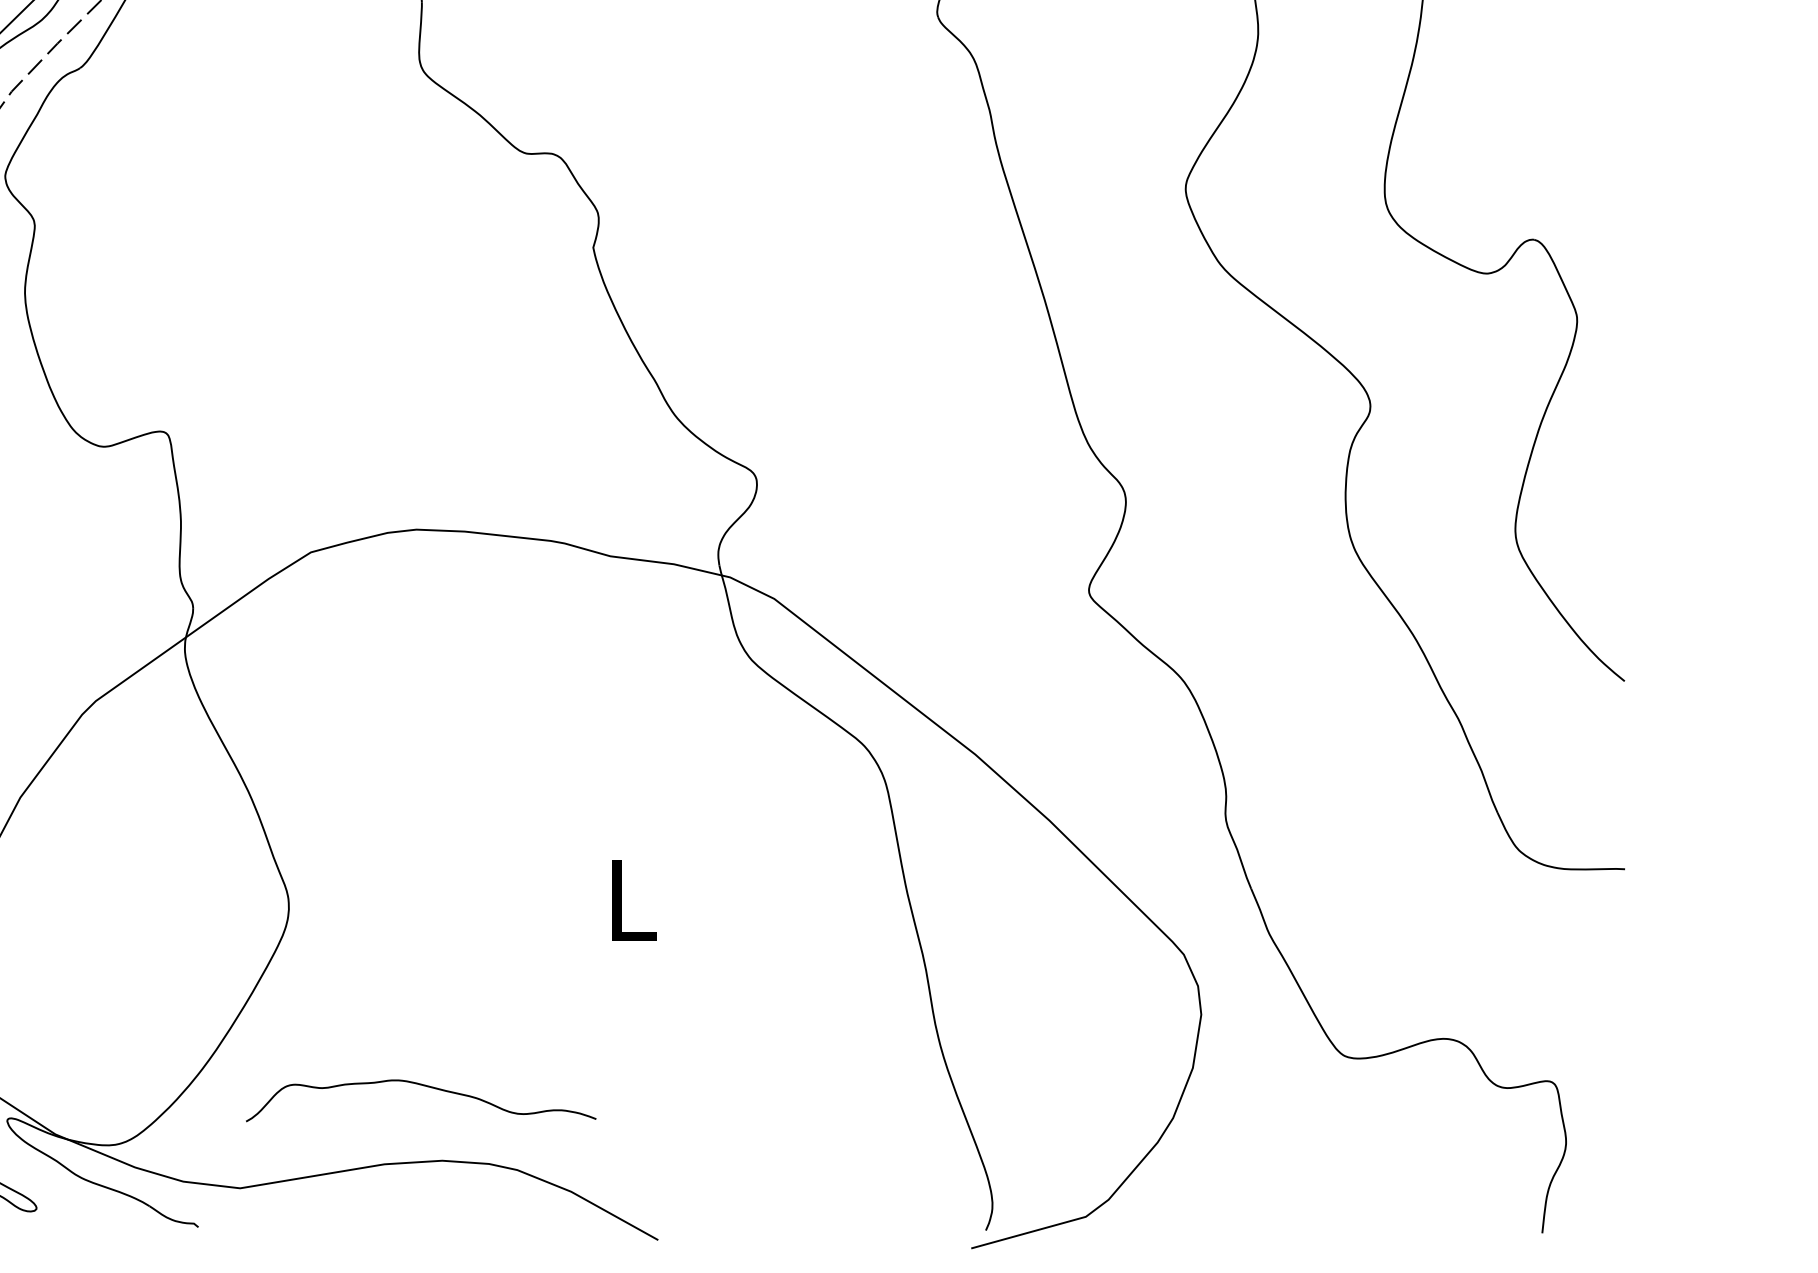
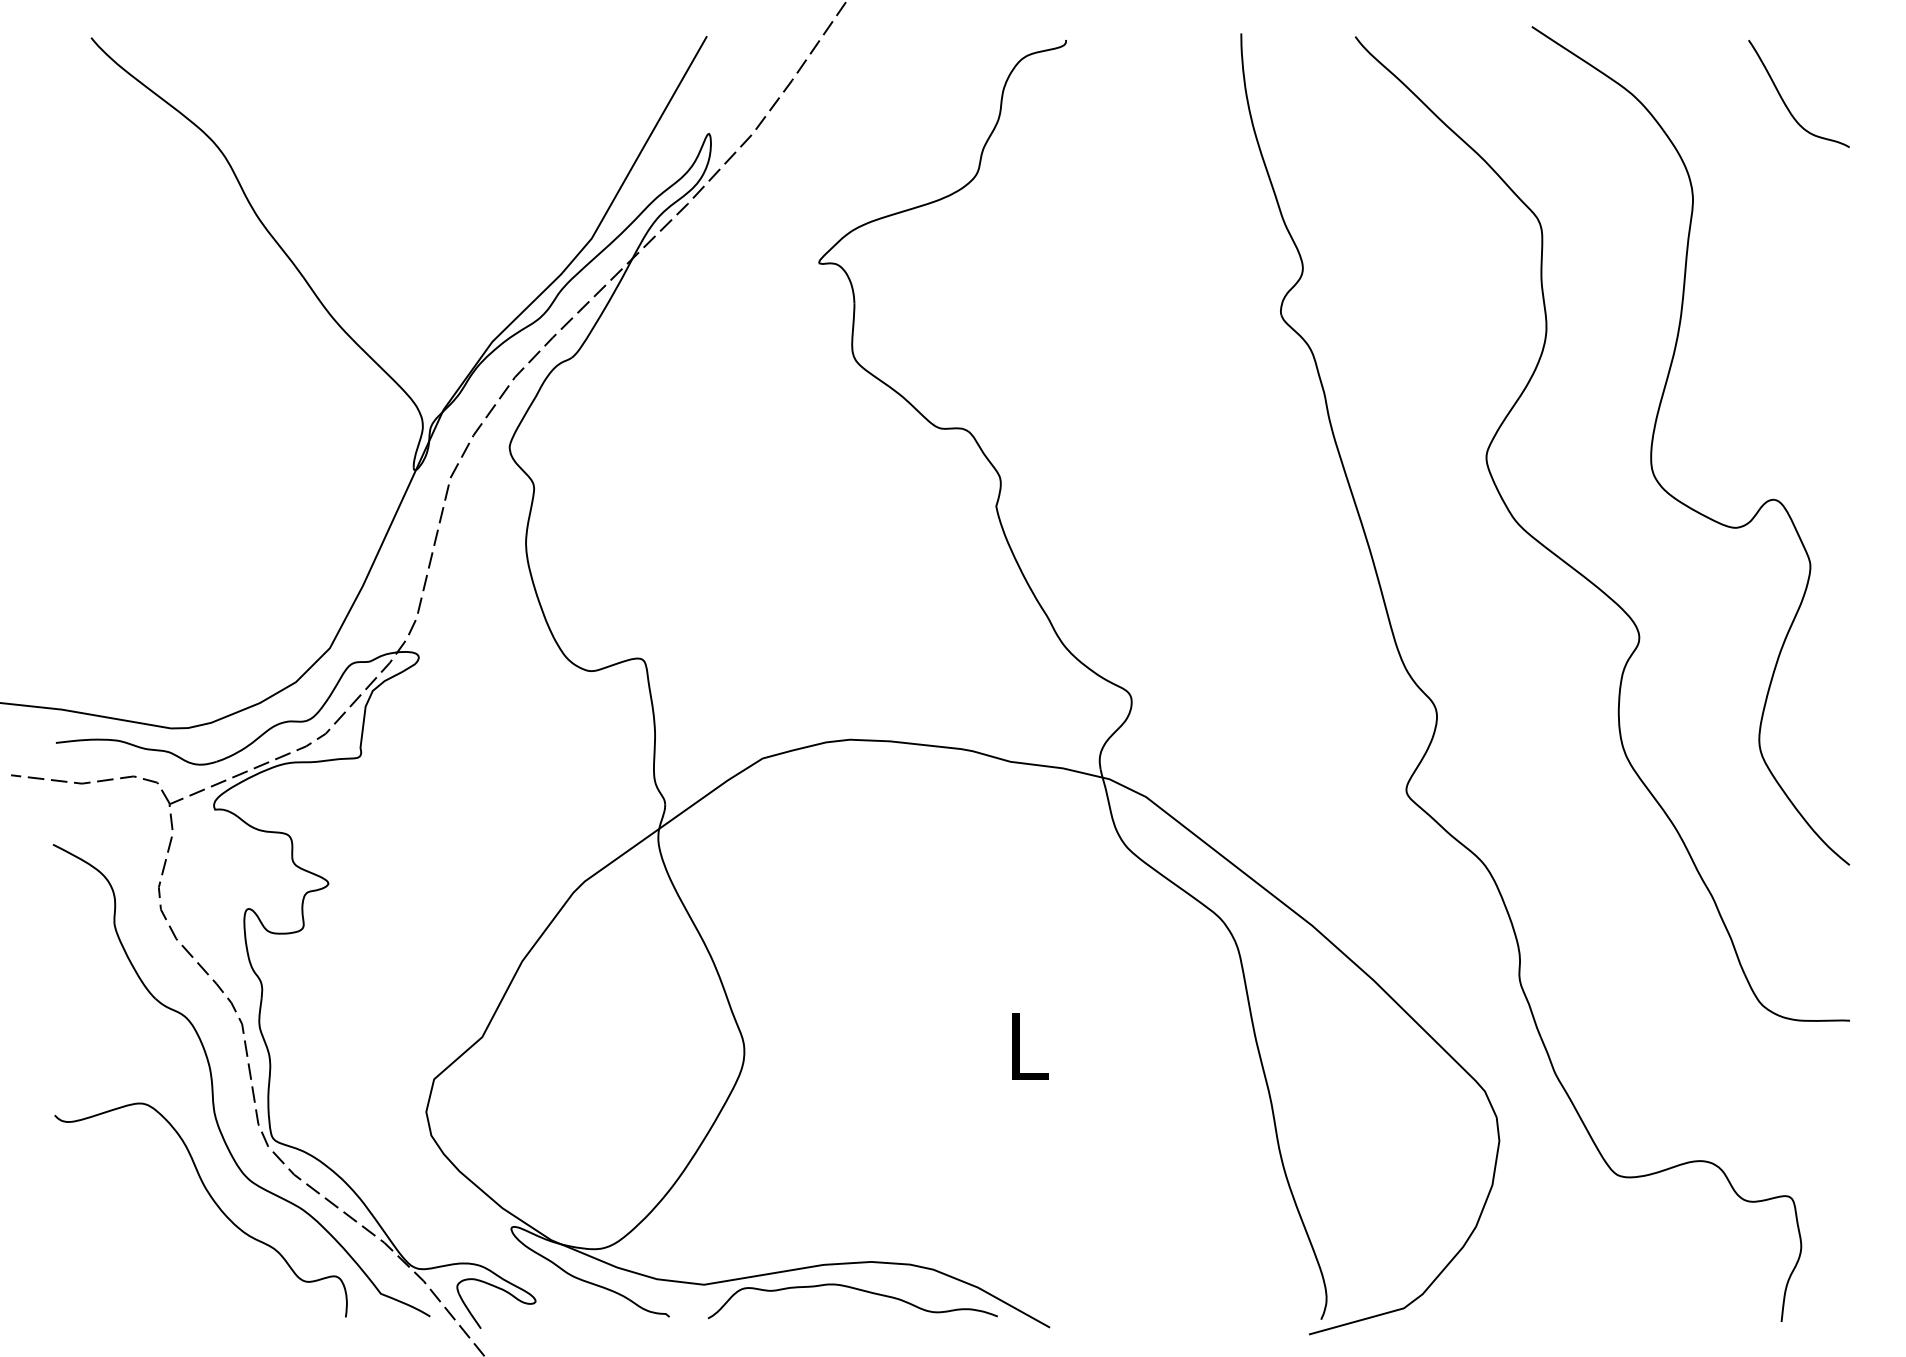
curve: (426, 1087) -> (857, 1290), moved

